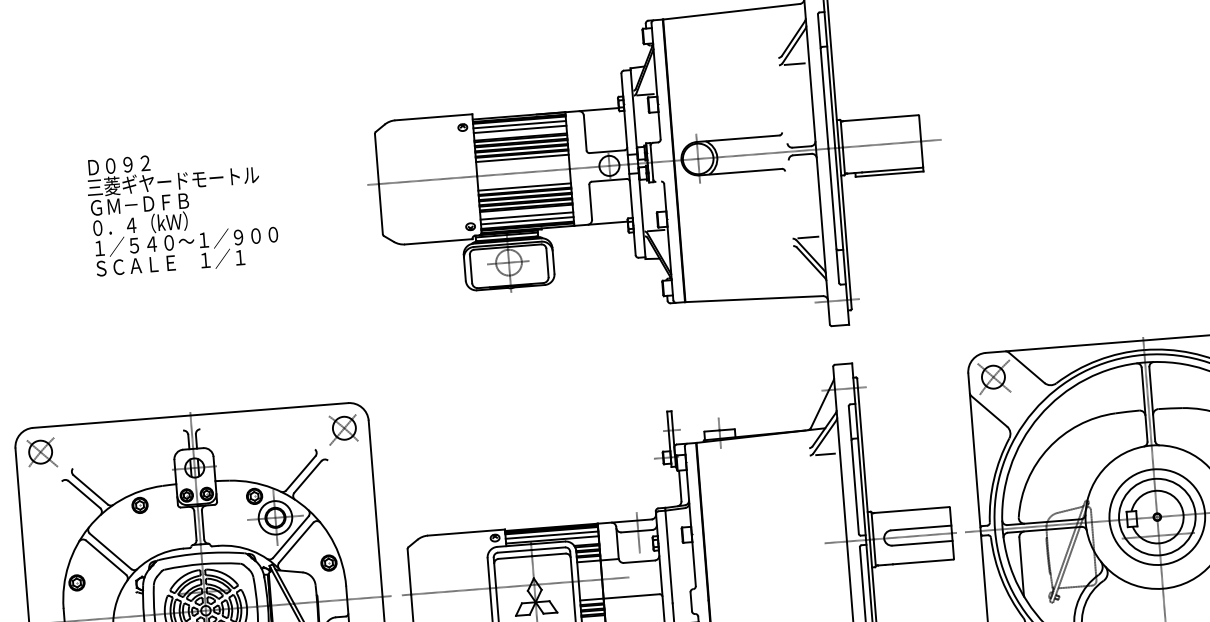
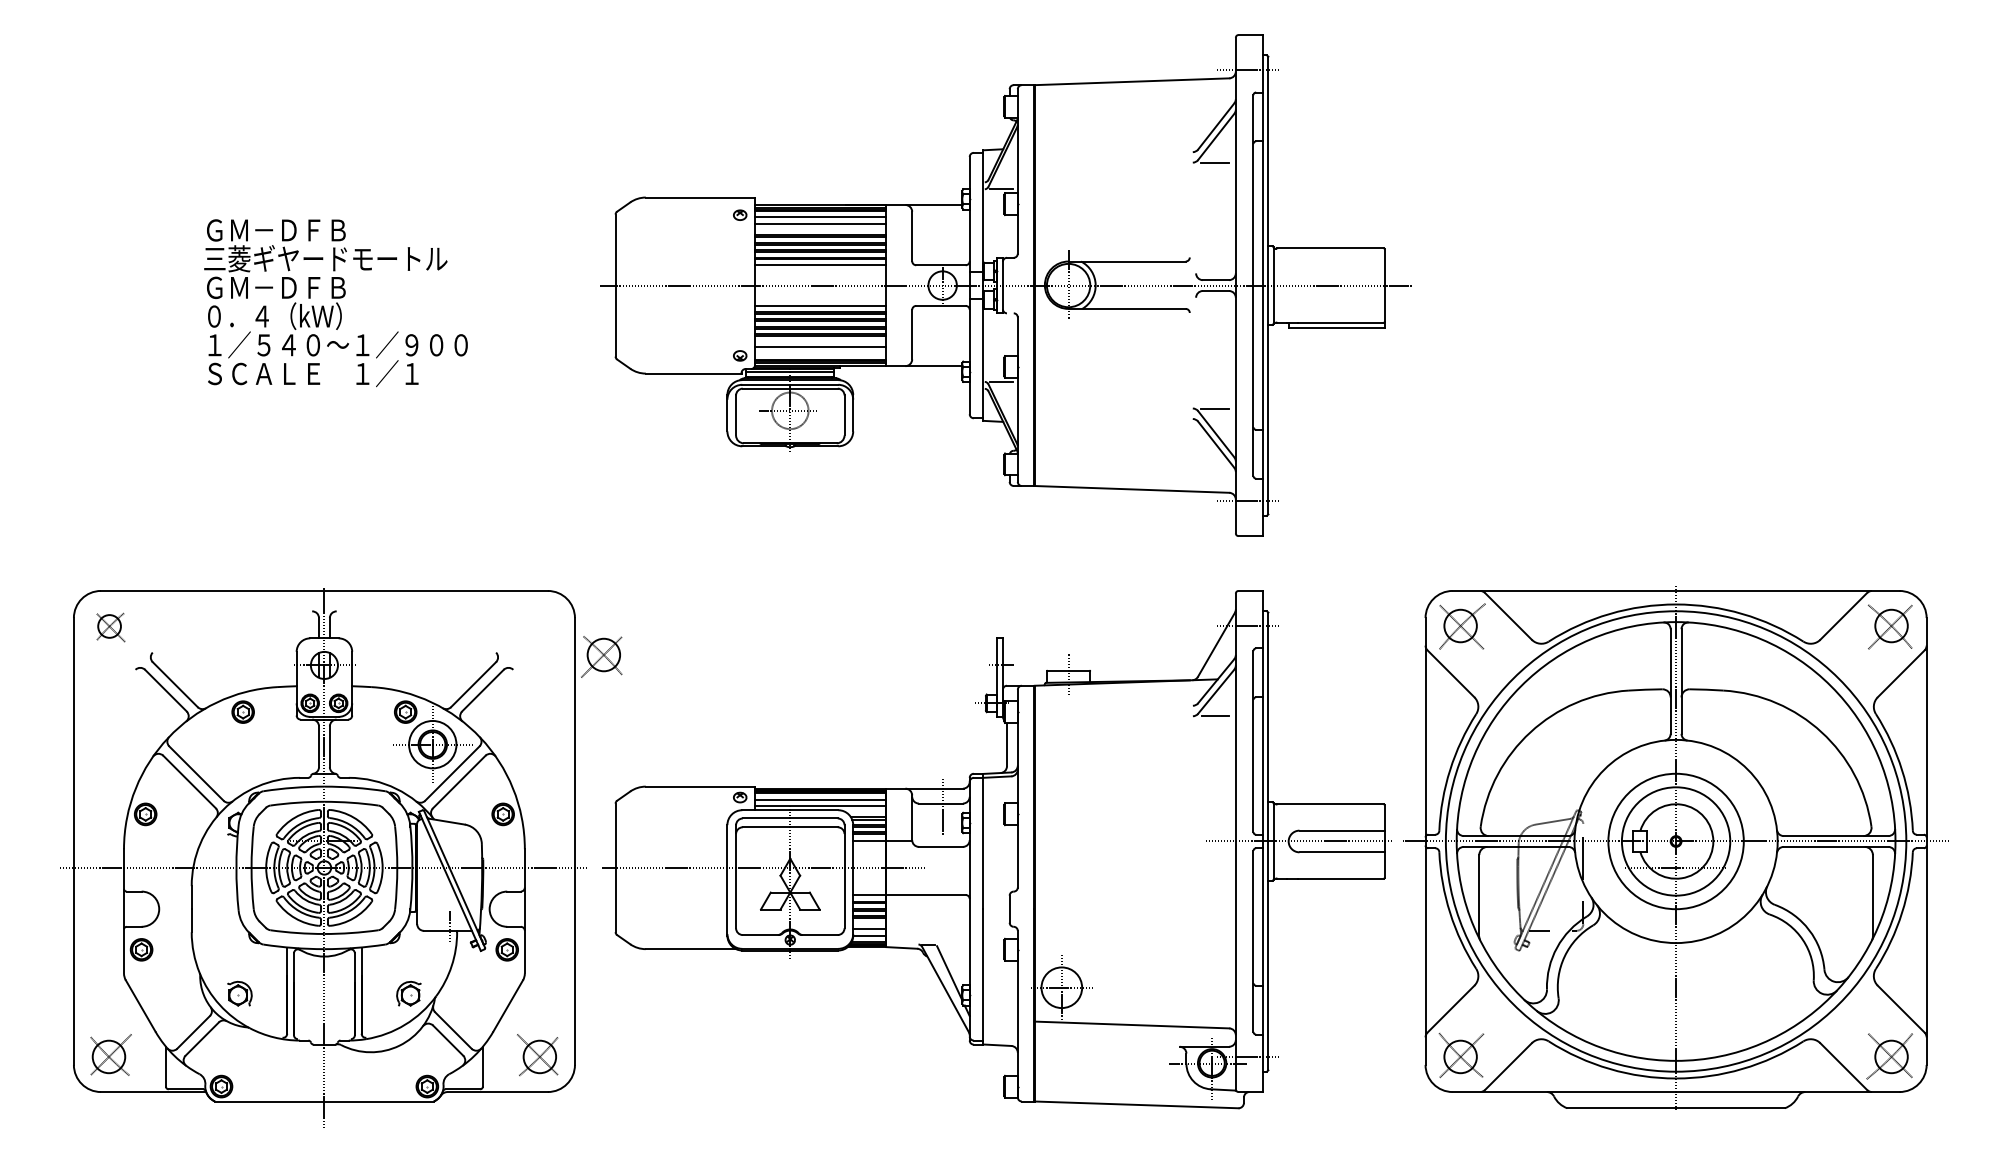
text: (136, 164) -> (276, 230), Ｄ０９２ -> ＧＭ－ＤＦＢ
line: (527, 220) -> (820, 353), removed
part: (342, 429) -> (601, 656), moved
part: (41, 453) -> (110, 627), size x0.7

